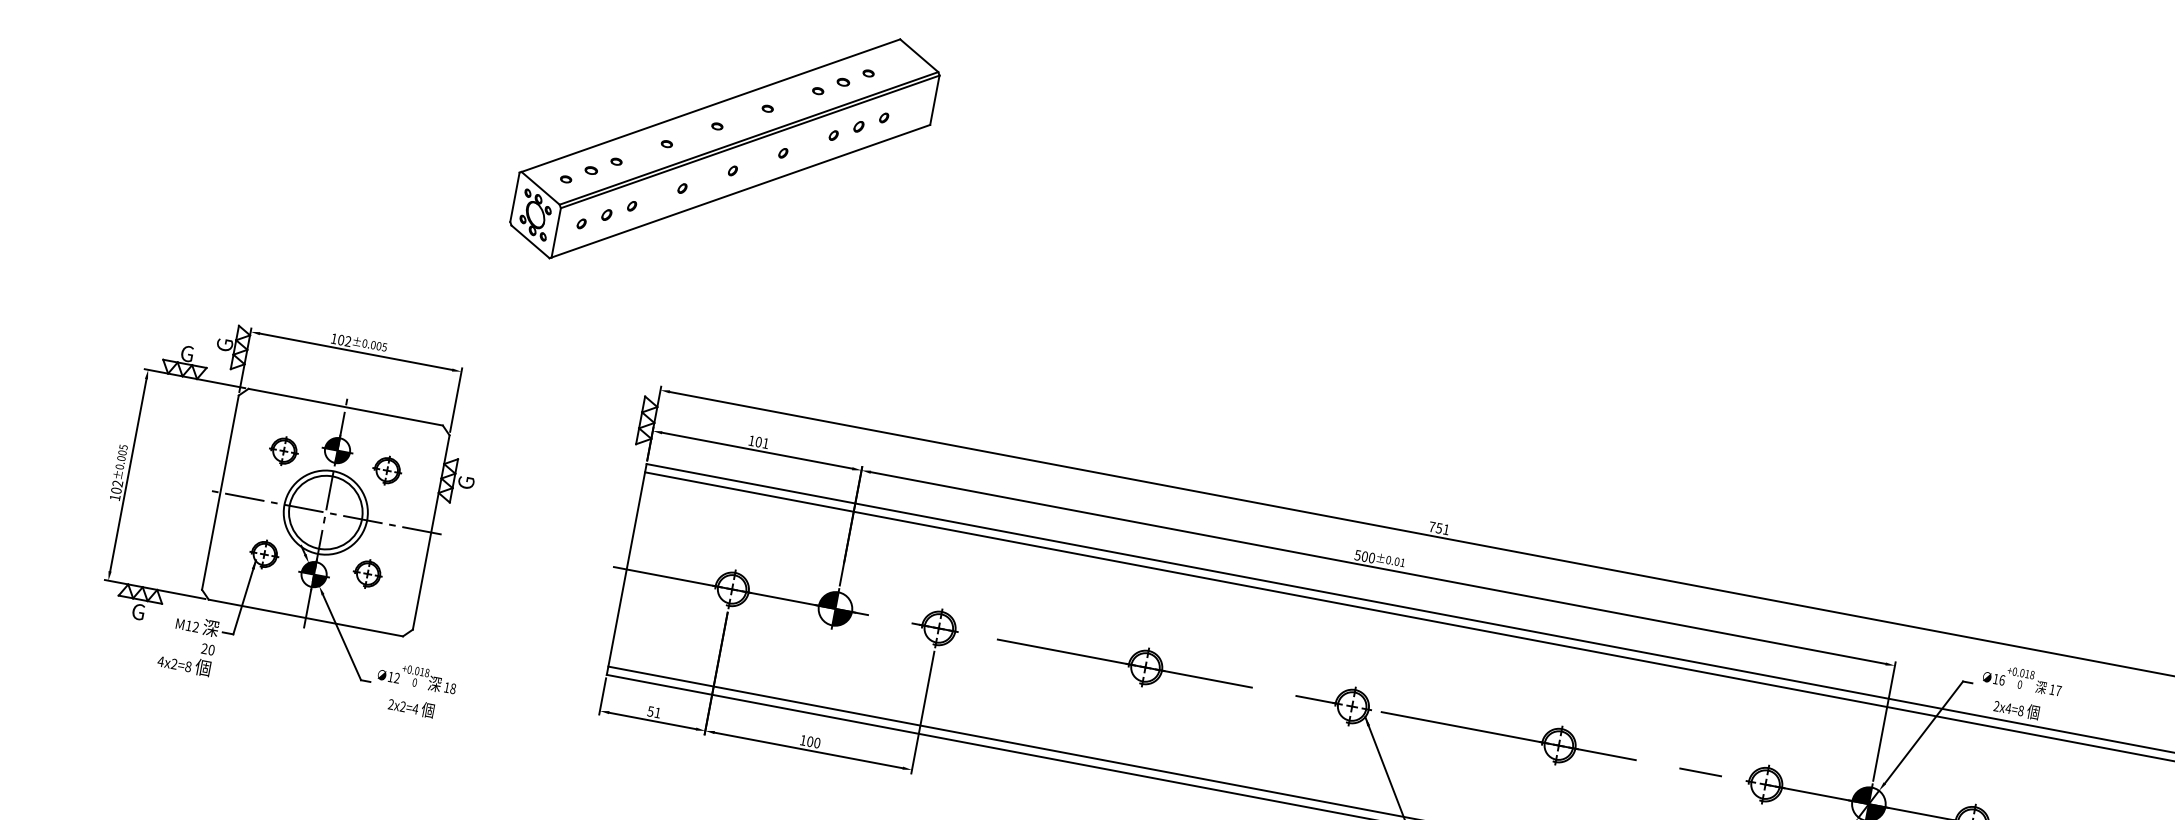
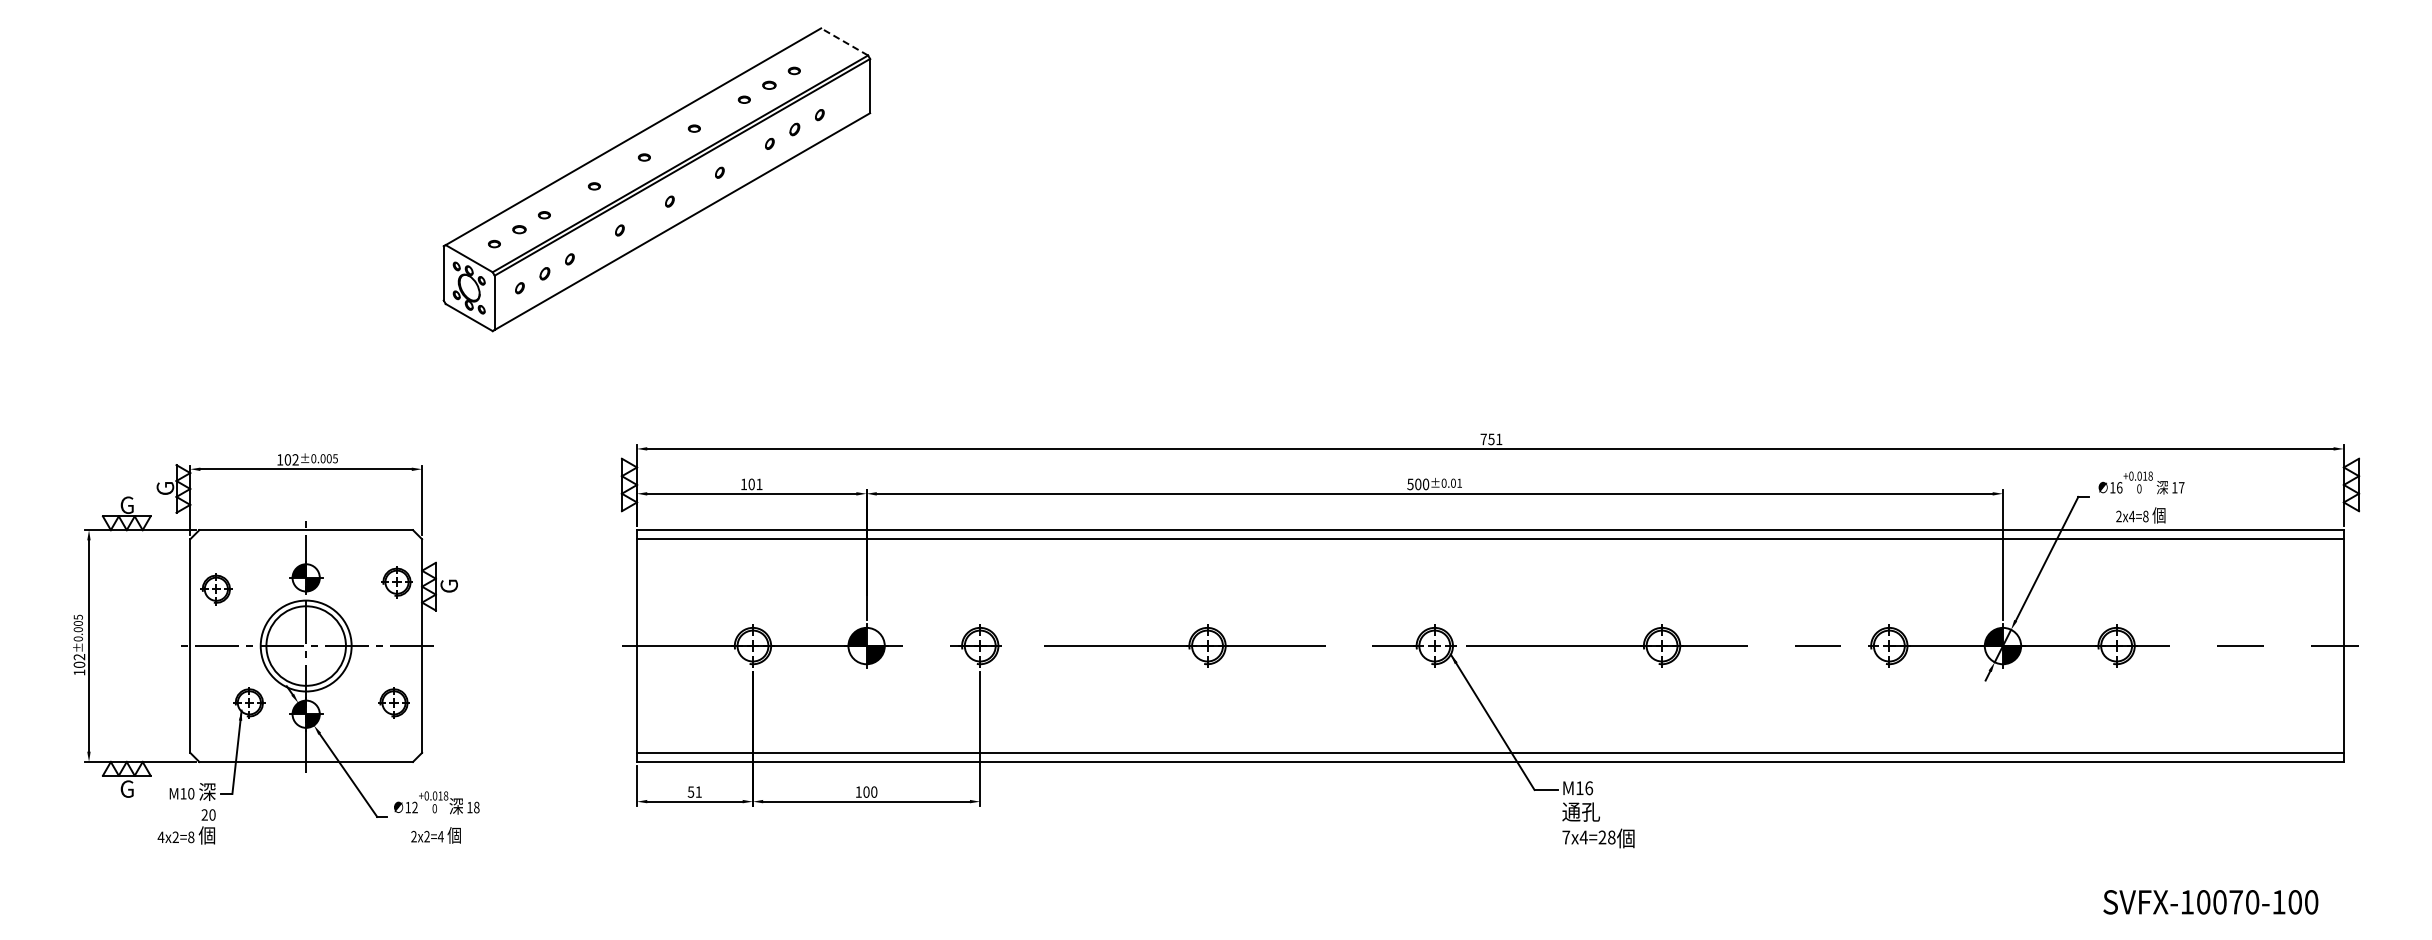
line: (919, 55) -> (844, 41), solid -> dashed
part: (283, 451) -> (216, 589), moved
part: (386, 470) -> (396, 582), moved
part: (367, 573) -> (393, 702), moved
text: (196, 626) -> (191, 793), M12 -> M10

